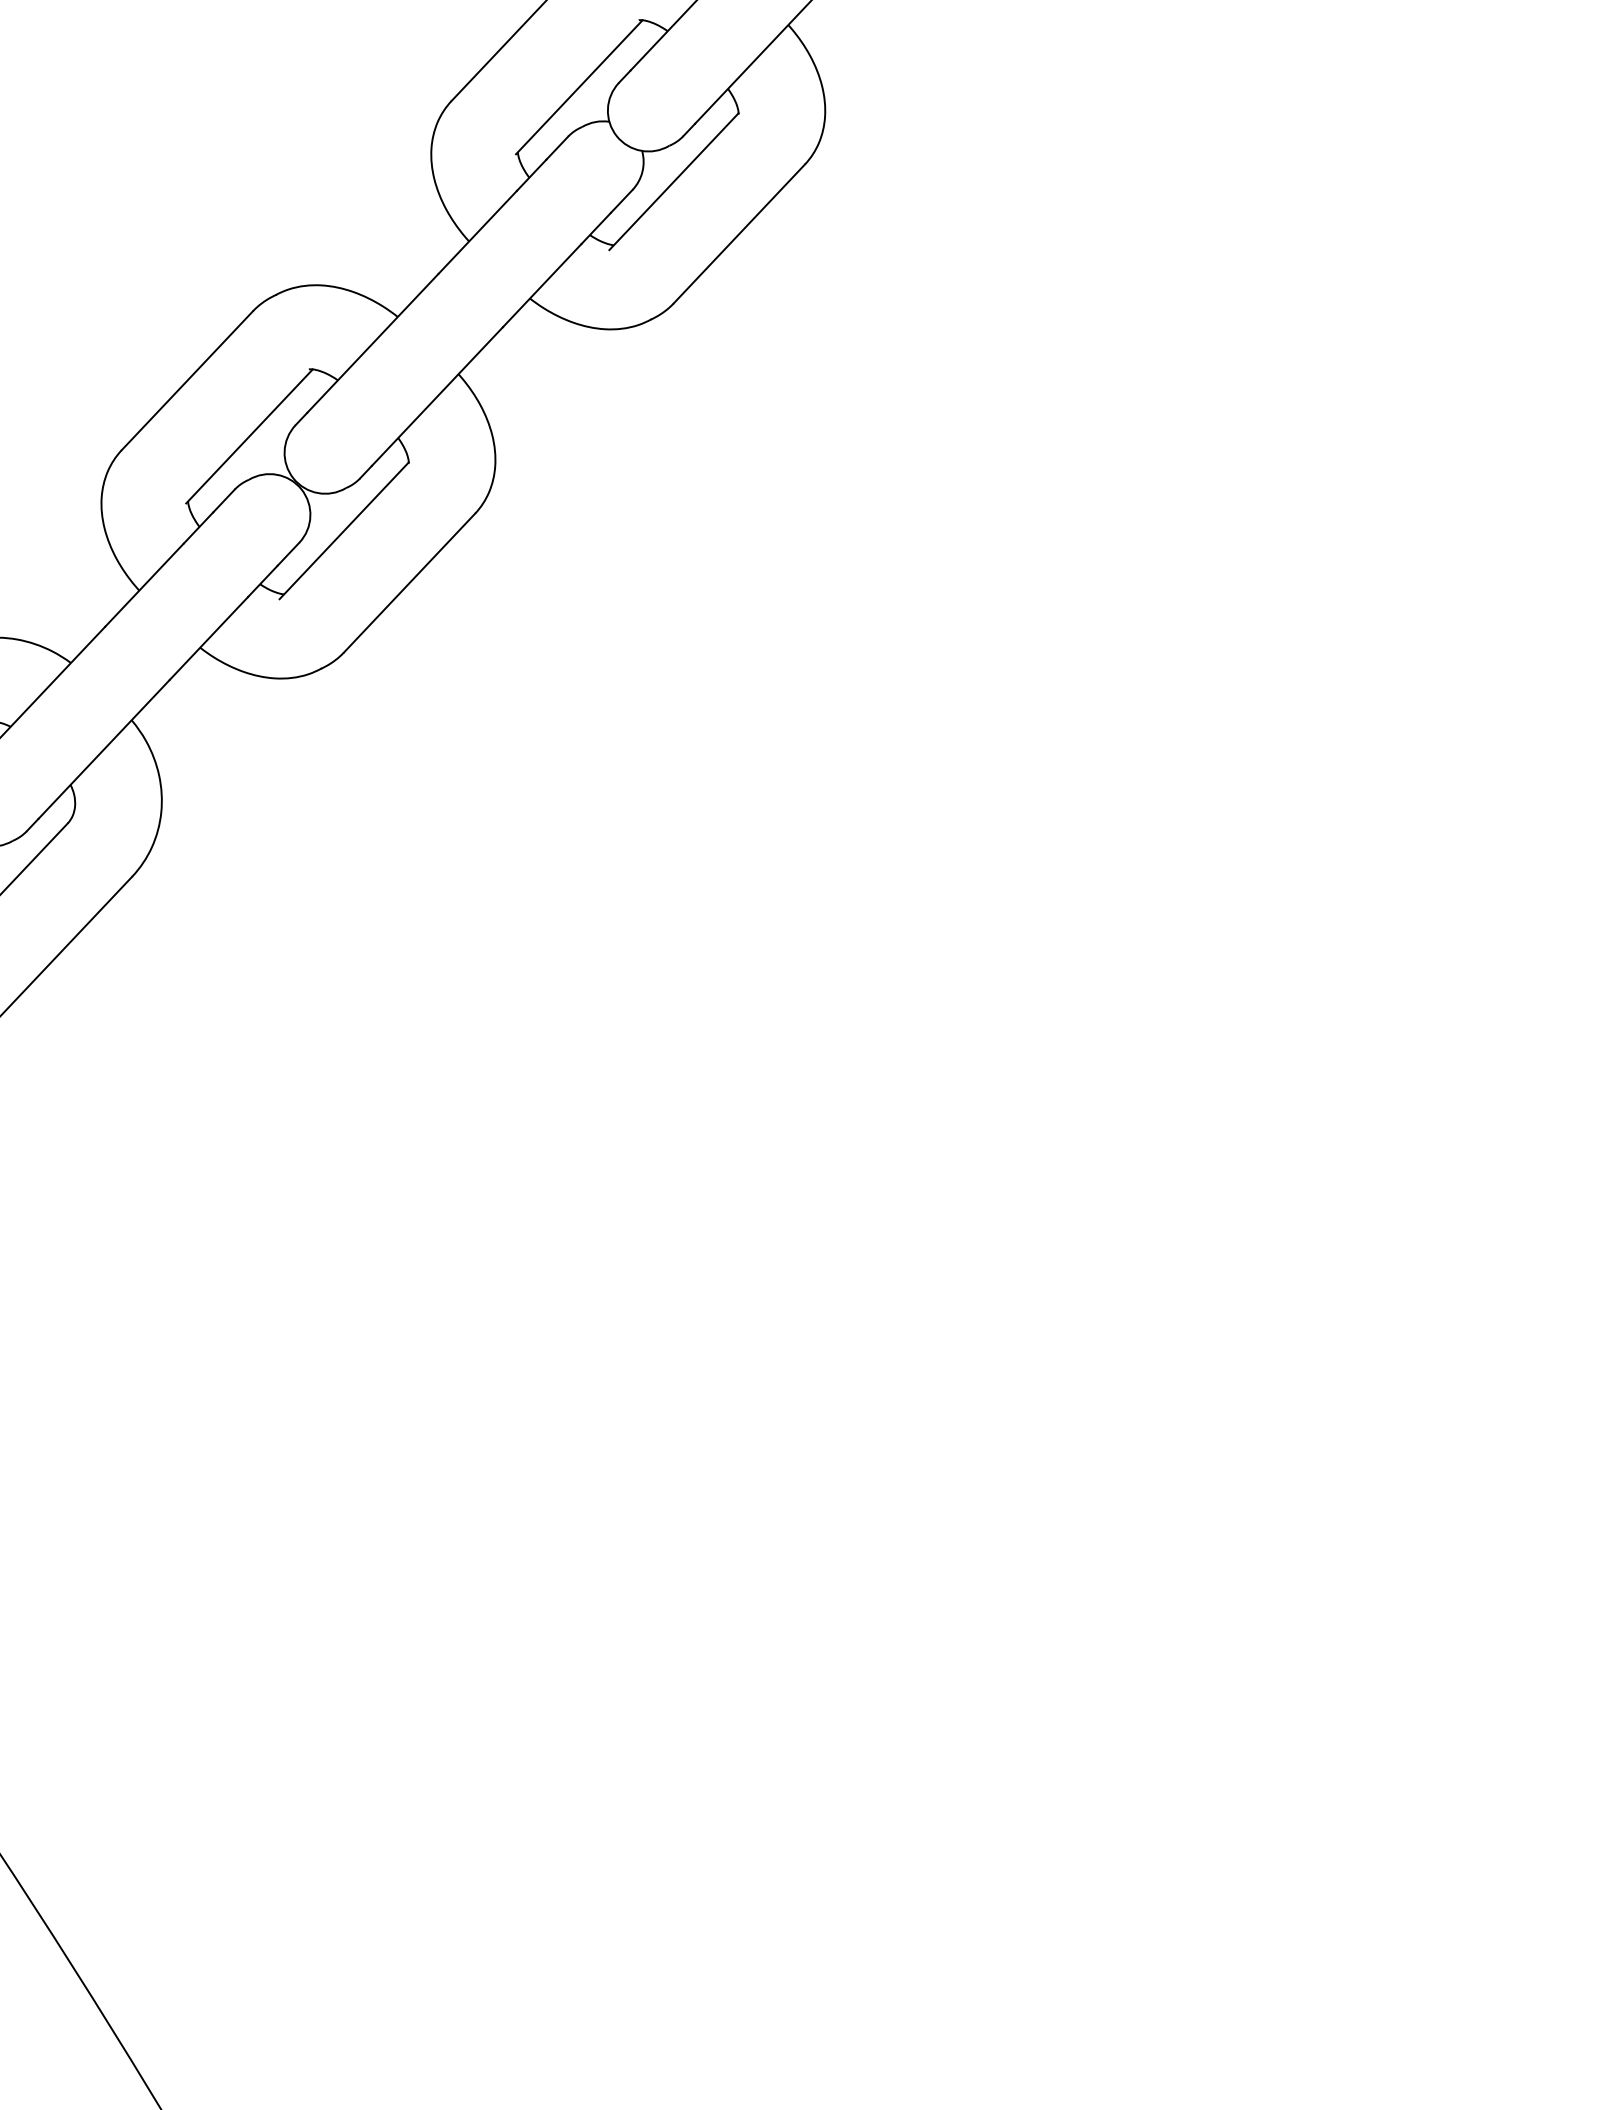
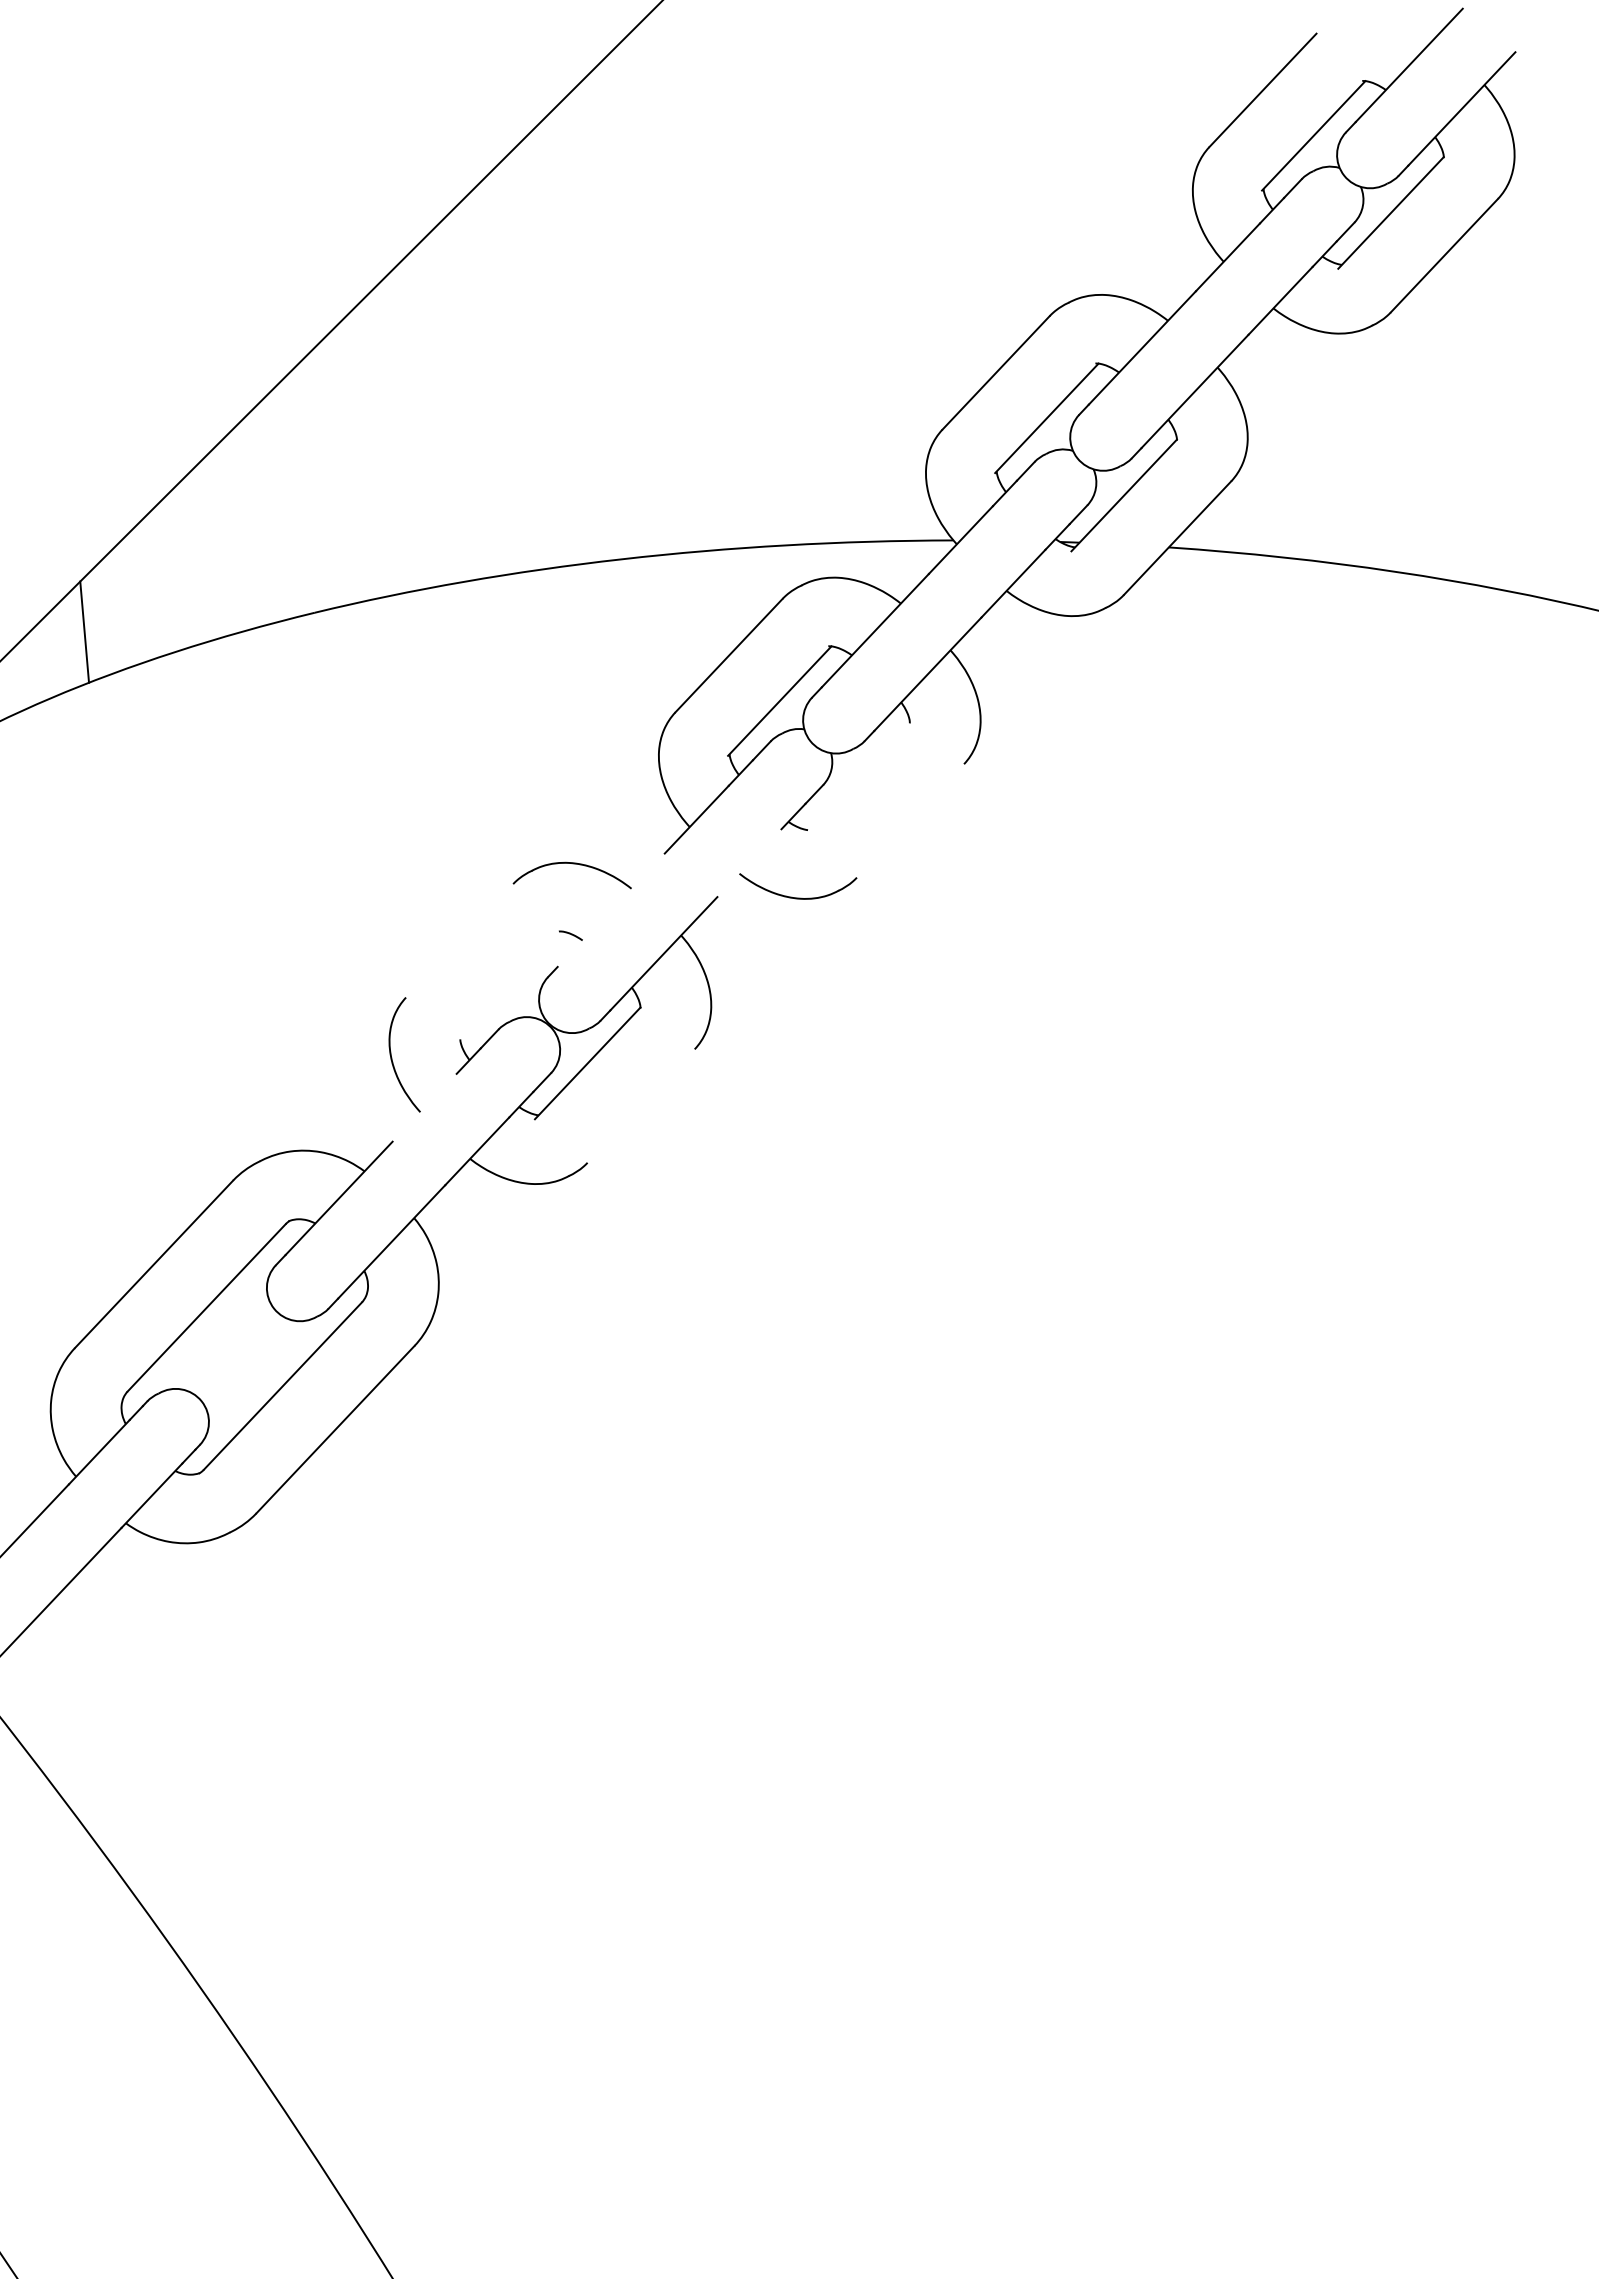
line: (673, 181) -> (856, 778), removed
line: (739, 233) -> (910, 820), removed
line: (542, 286) -> (749, 863), removed
line: (372, 342) -> (610, 909), removed
line: (187, 380) -> (459, 940), removed
line: (249, 436) -> (510, 986), removed
line: (408, 582) -> (640, 1105), removed
line: (144, 584) -> (424, 1107), removed

